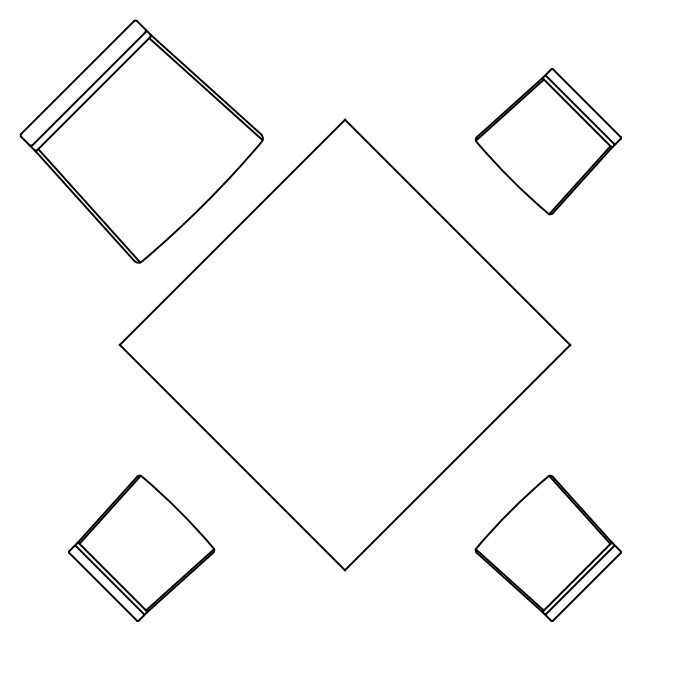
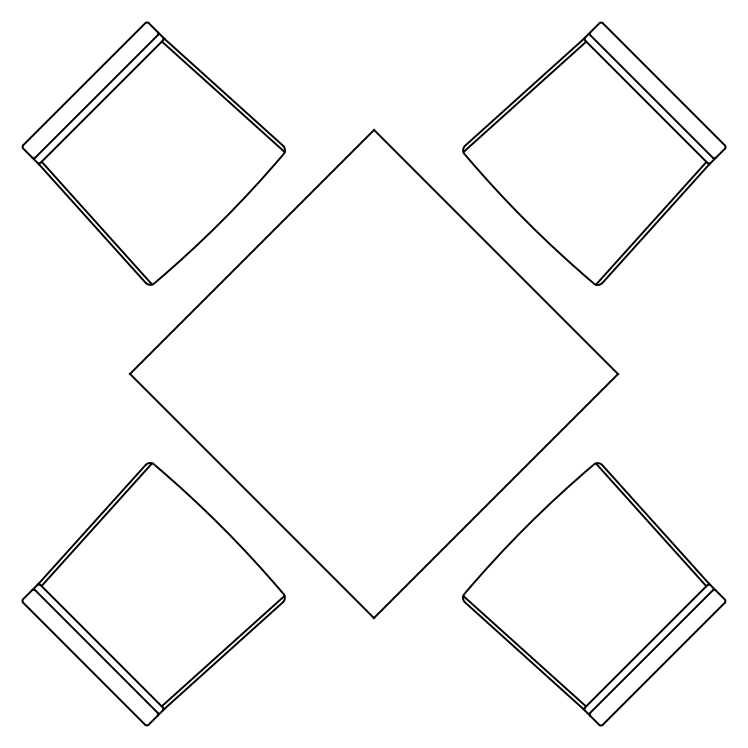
part: (548, 141) -> (594, 153), size x1.67
part: (141, 548) -> (153, 594), size x1.67
part: (548, 548) -> (594, 594), size x1.67

